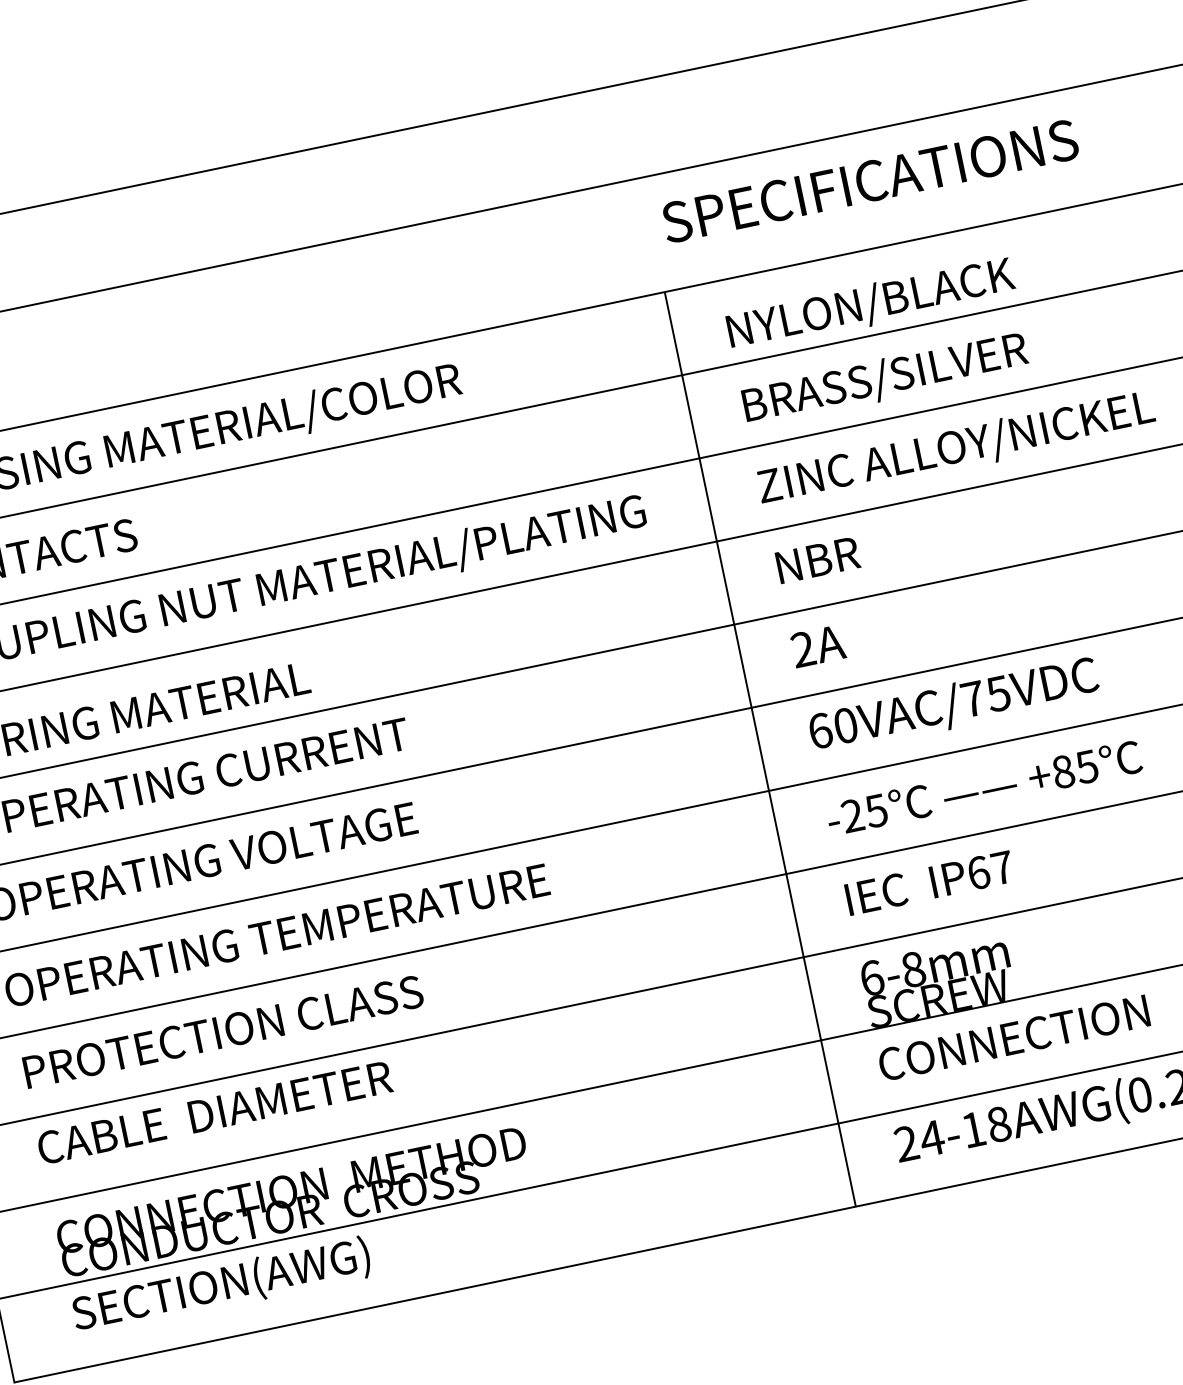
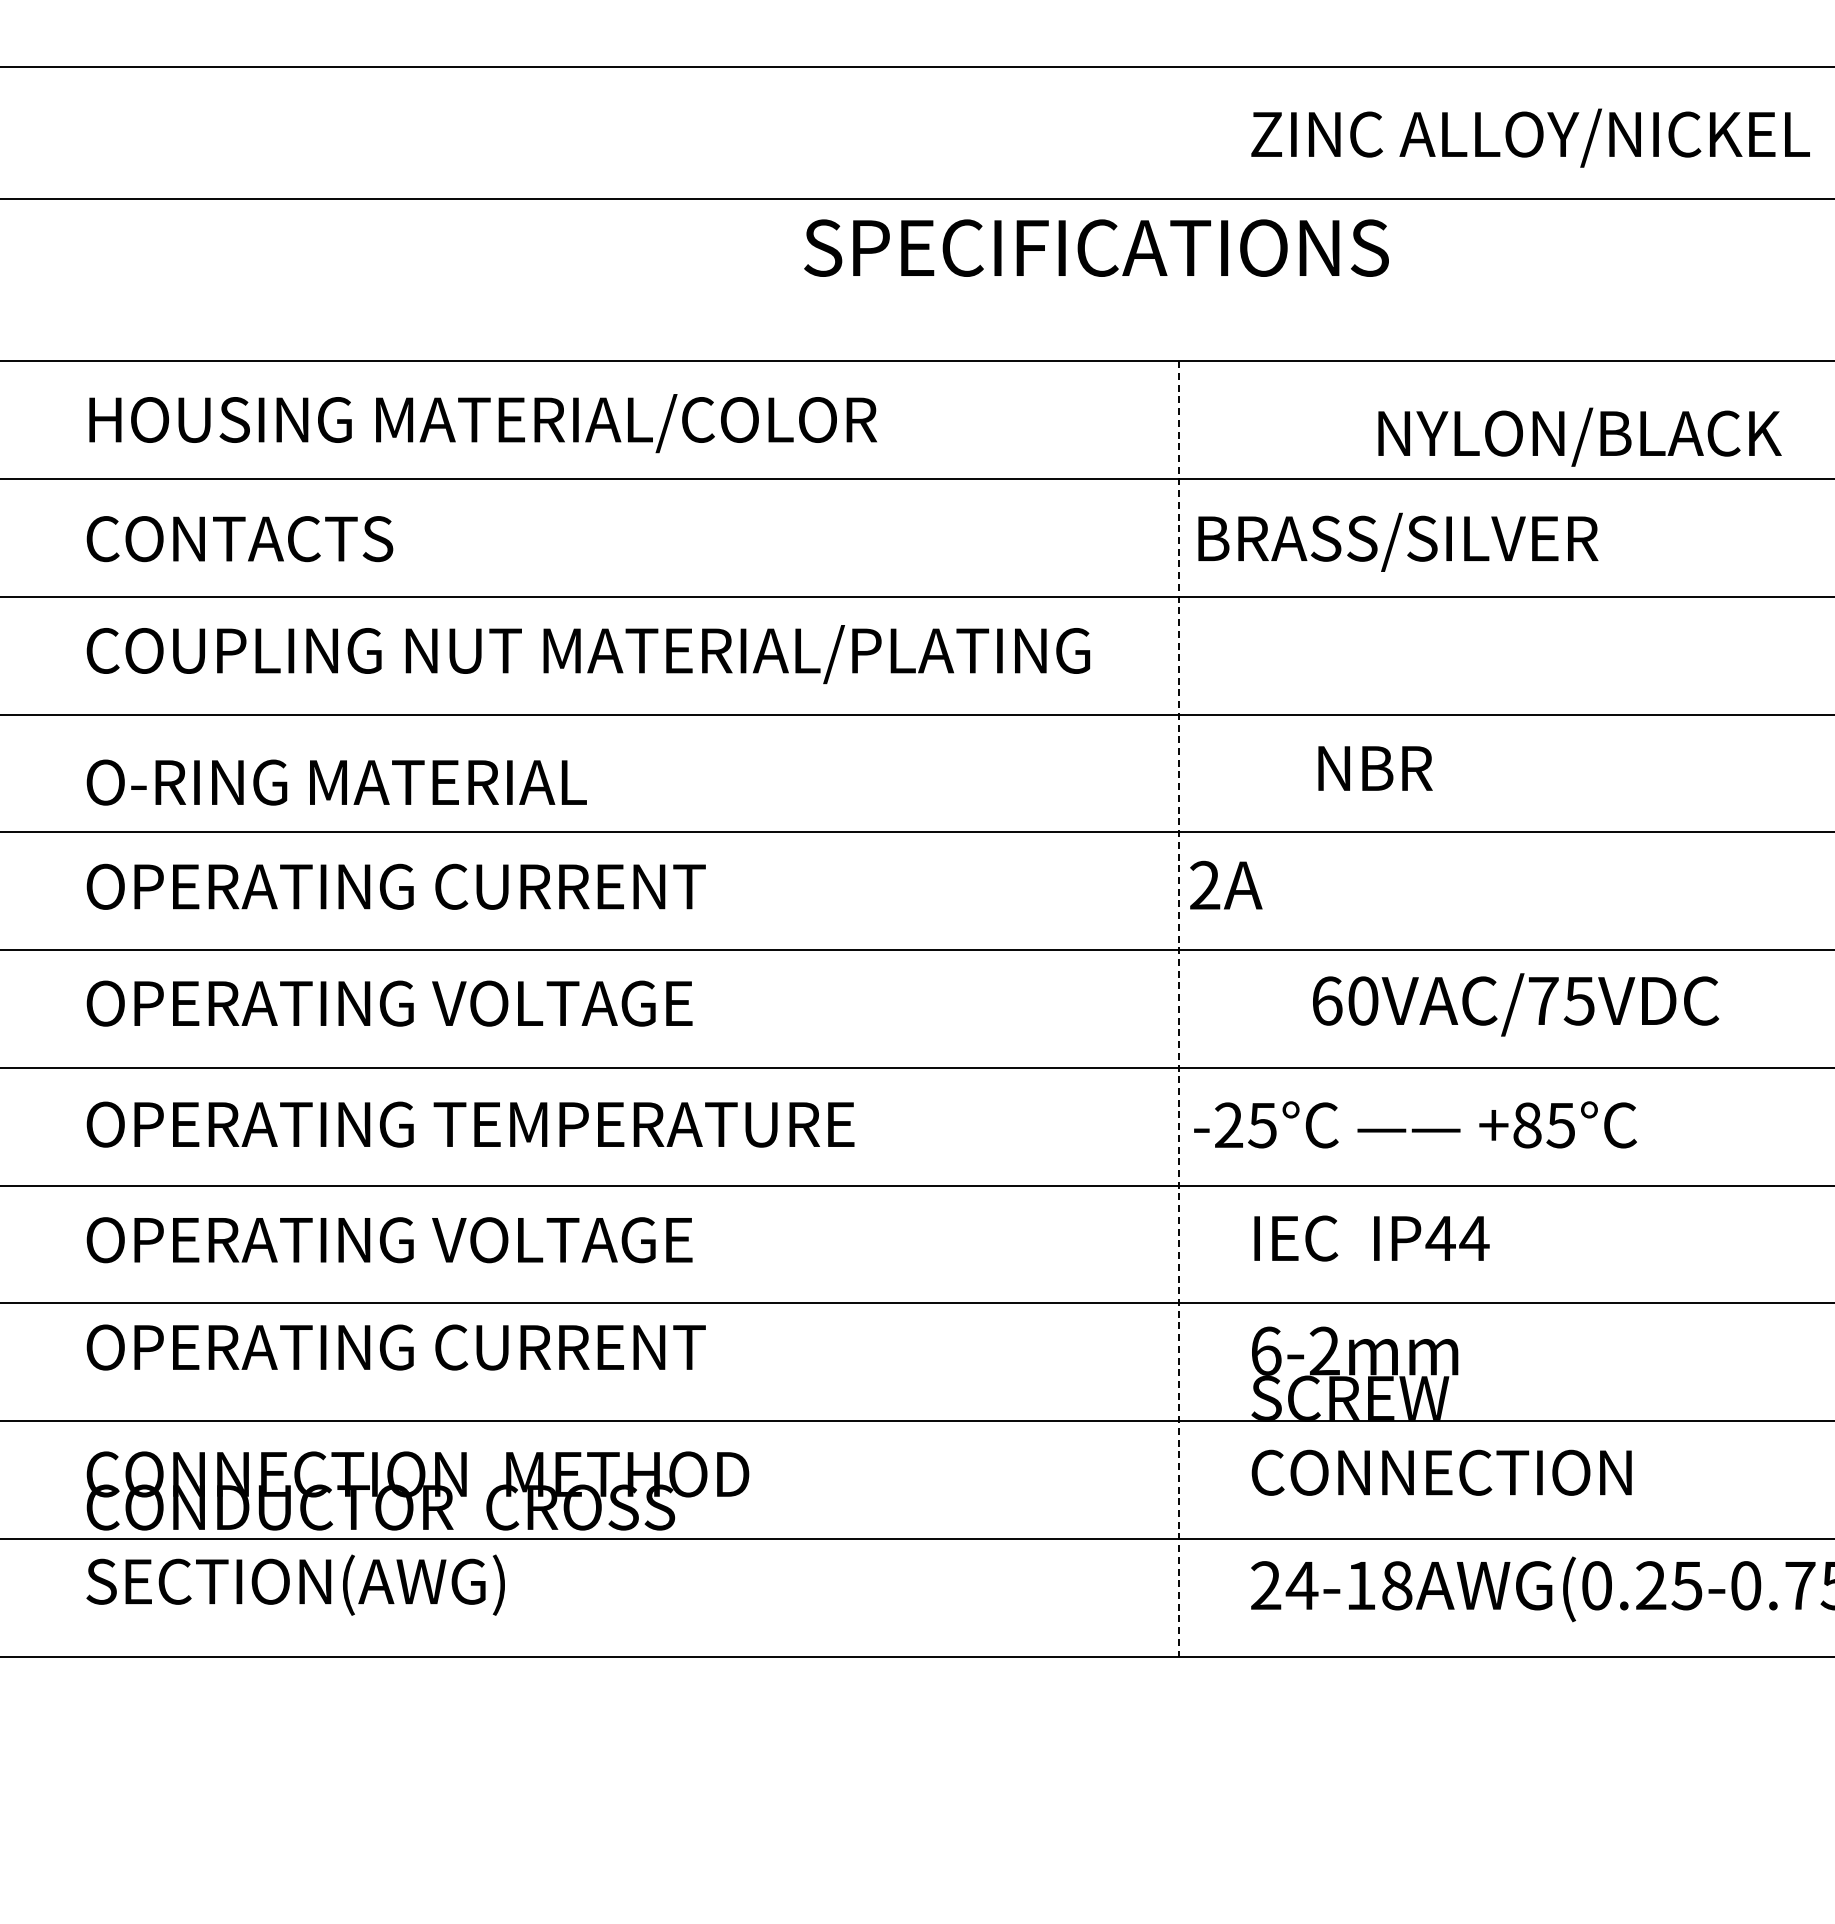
text: (870, 180) -> (1096, 247), moved
text: (870, 304) -> (1579, 436), moved
text: (885, 378) -> (1398, 541), moved
text: (956, 448) -> (1530, 137), moved
text: (818, 560) -> (1375, 768), moved
text: (818, 645) -> (1226, 884), moved
text: (953, 705) -> (1515, 1004), moved
line: (760, 749) -> (1179, 1008), solid -> dashed
text: (984, 787) -> (1415, 1124), moved
text: (990, 870) -> (1457, 1238), IP67 -> IP44
text: (913, 969) -> (1324, 1350), 6-8mm -> 6-2mm
text: (236, 1029) -> (389, 1240), PROTECTION CLASS -> OPERATING VOLTAGE
text: (257, 1103) -> (396, 1347), CABLE  DIAMETER -> OPERATING CURRENT

